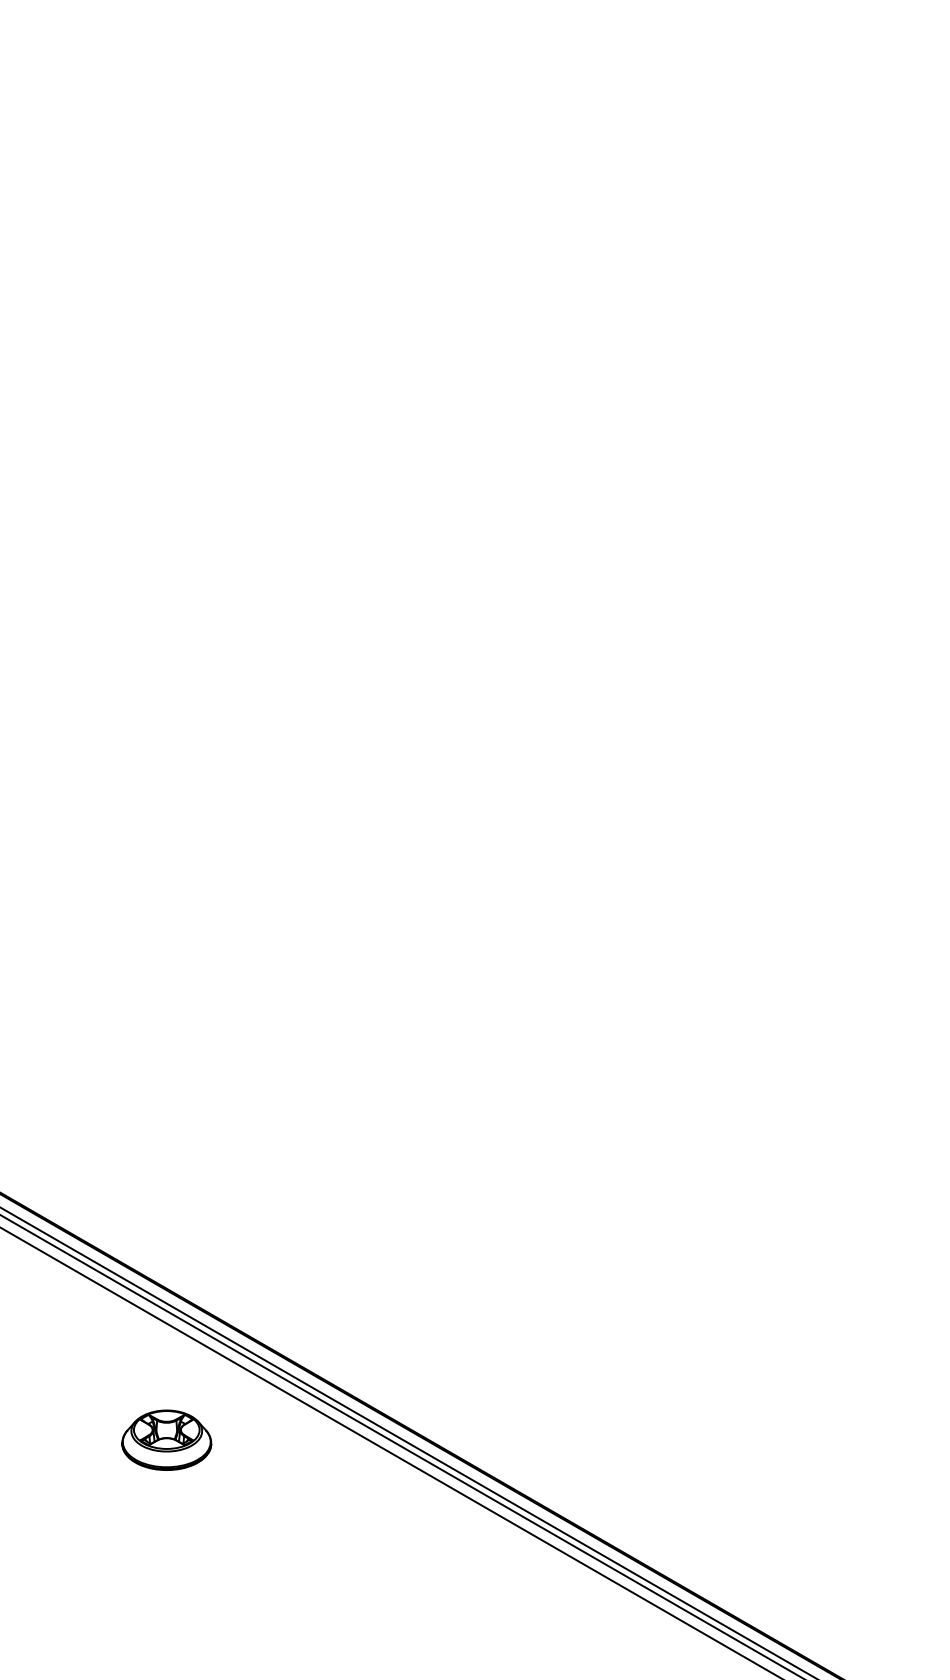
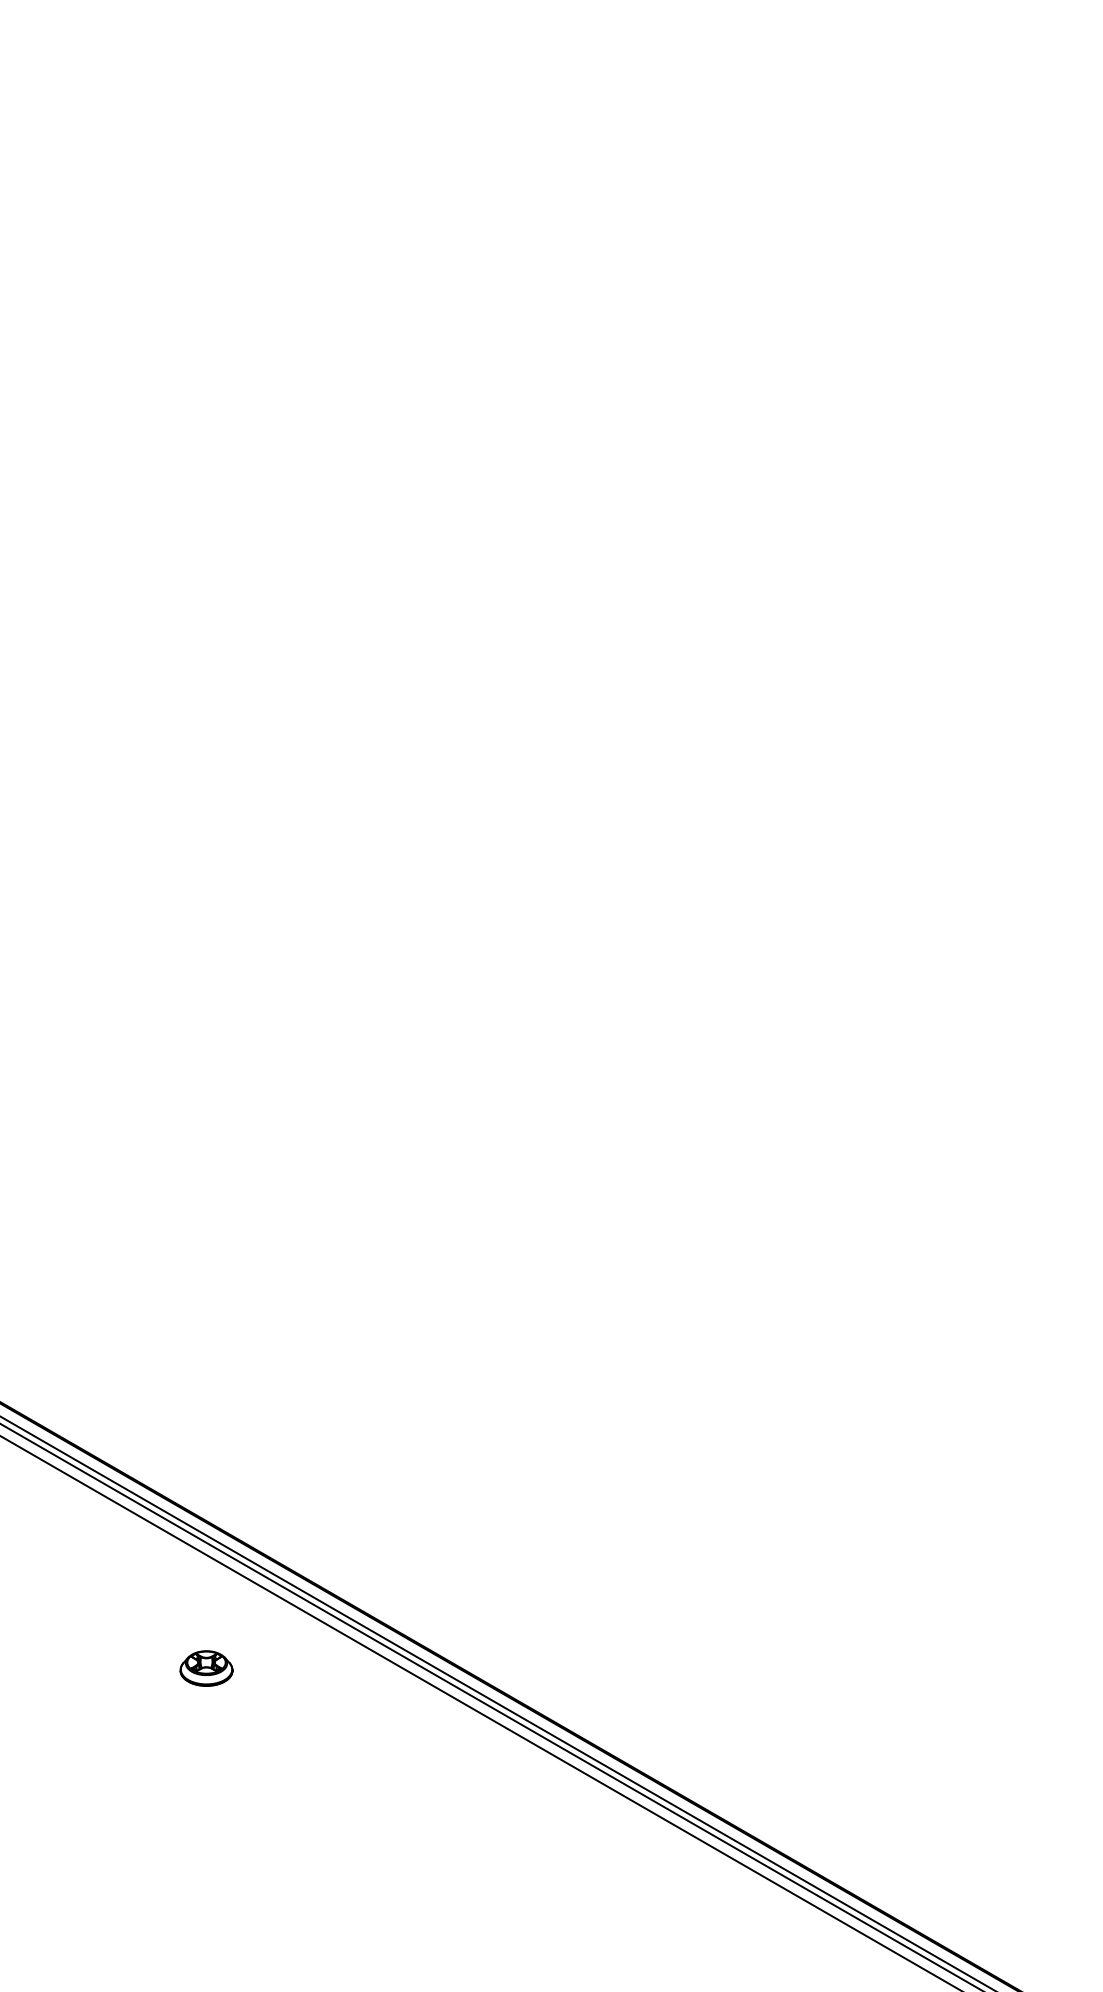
part: (166, 1440) -> (206, 1668), size x0.6

